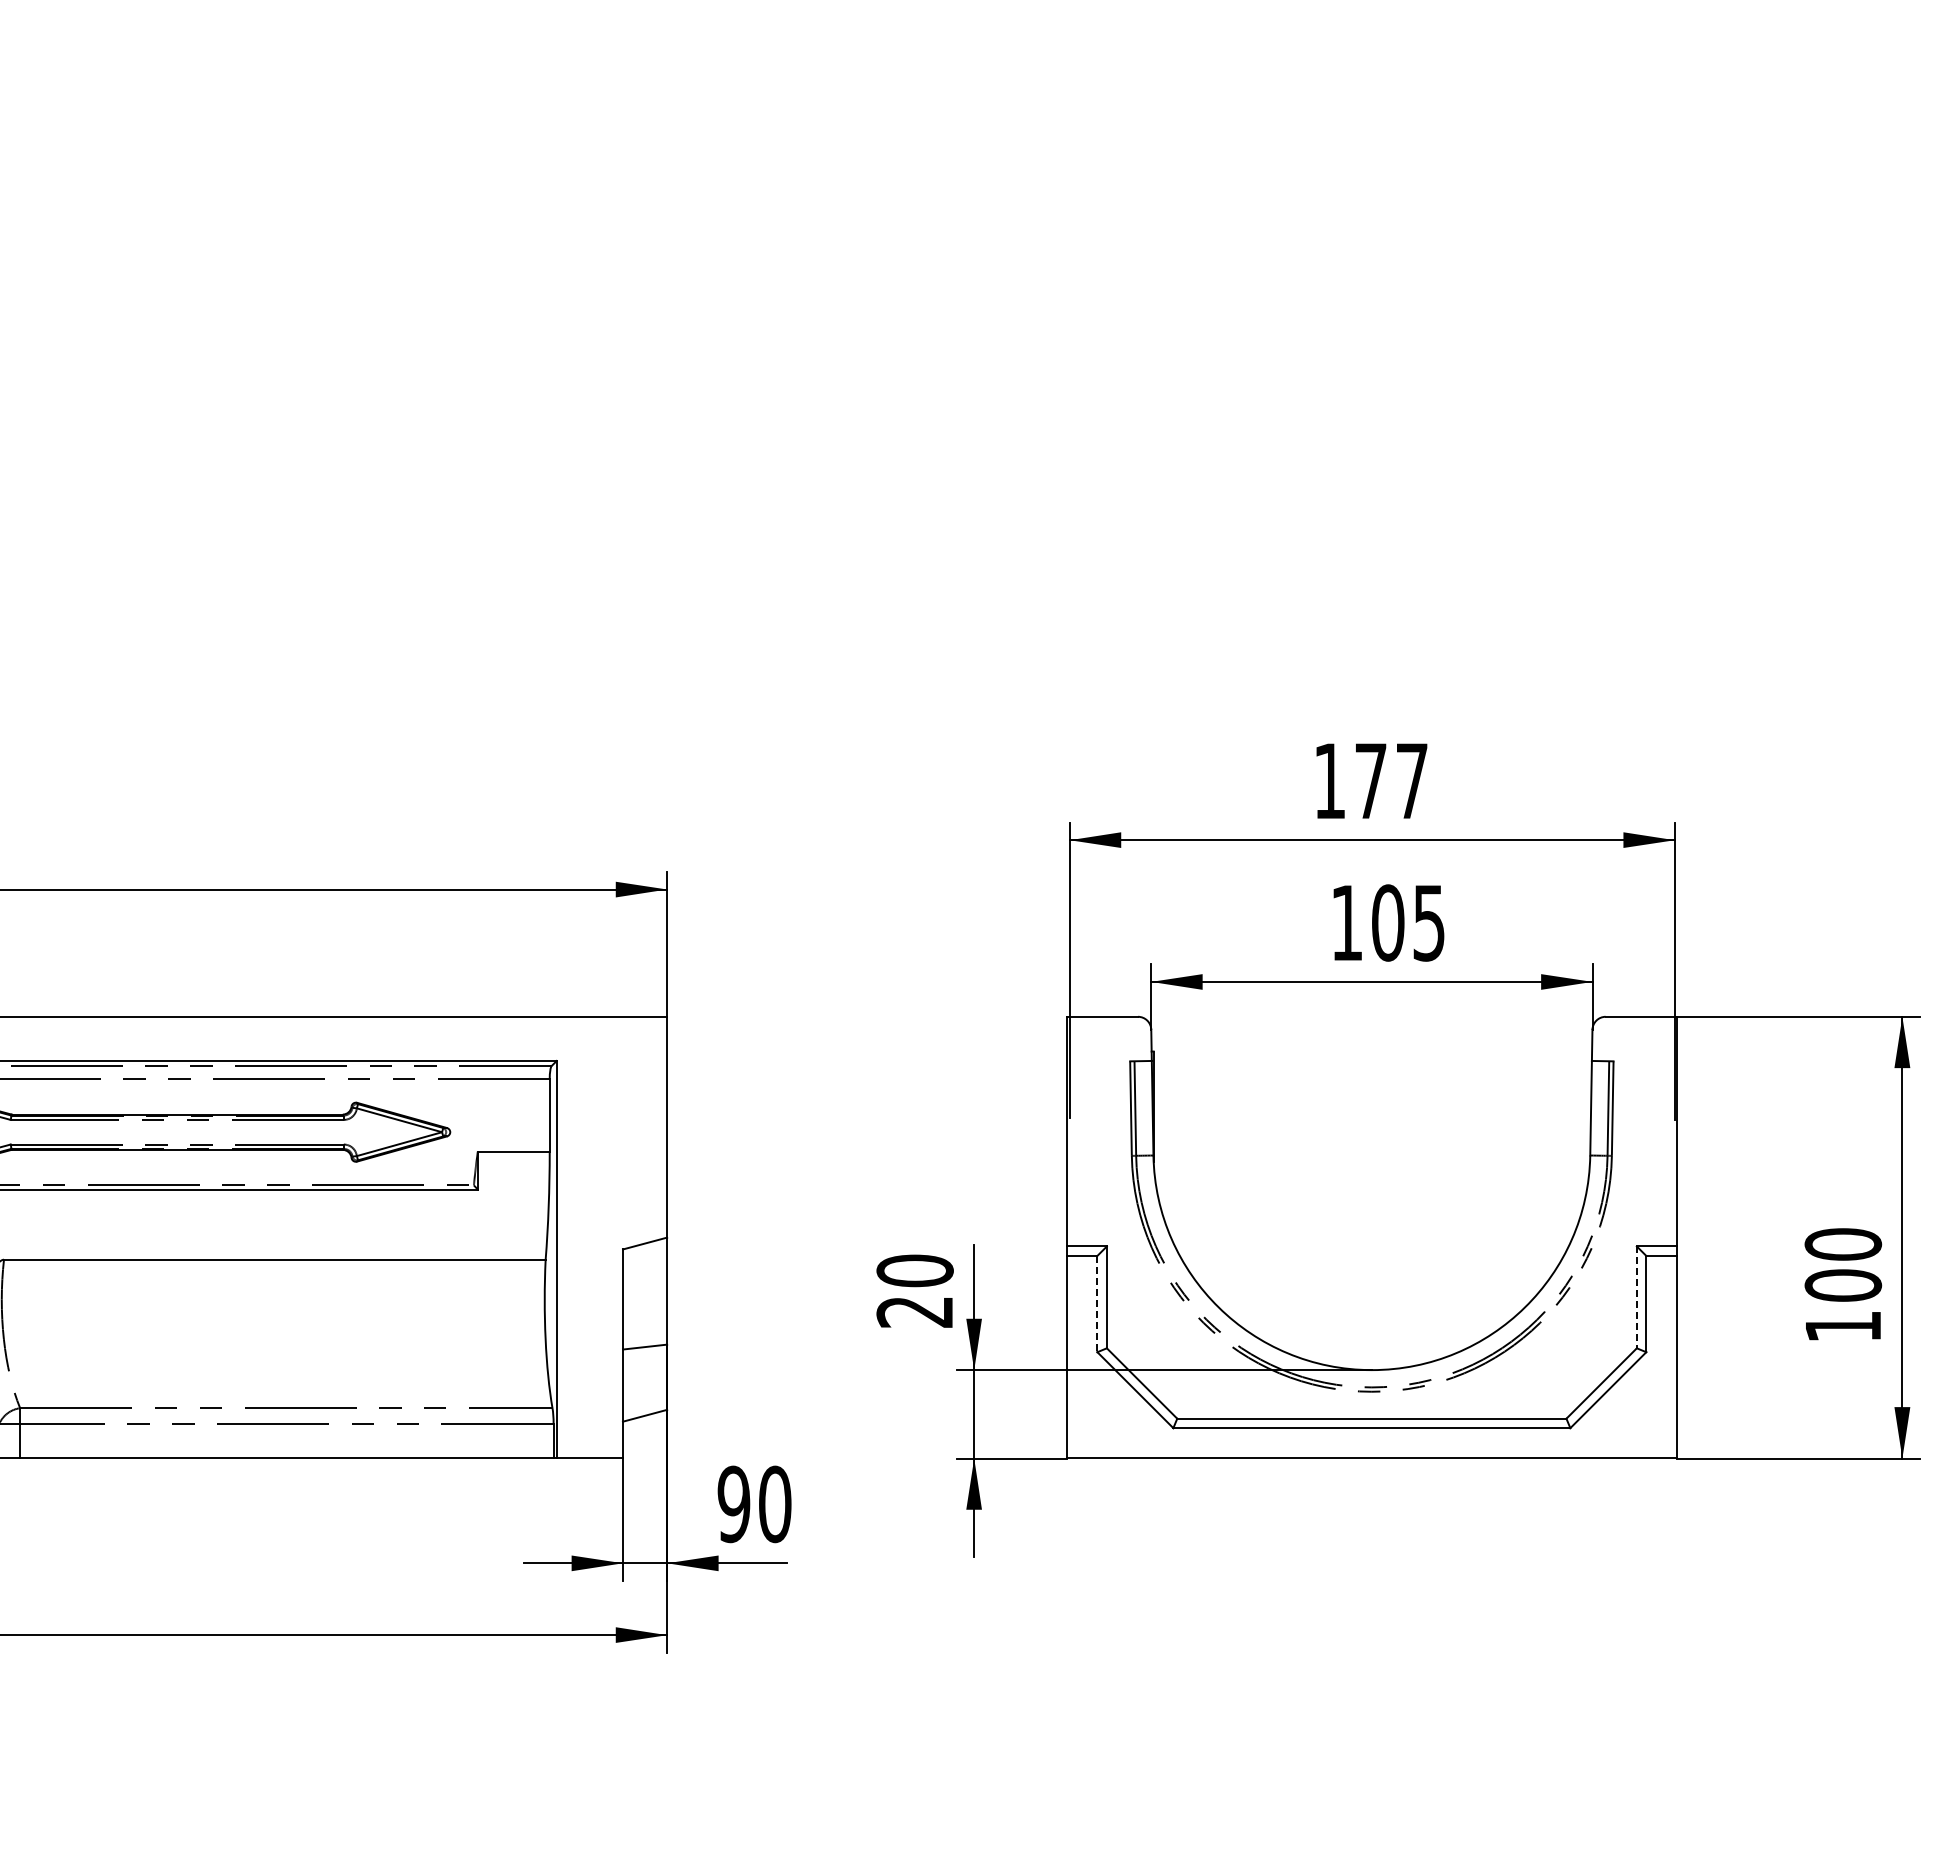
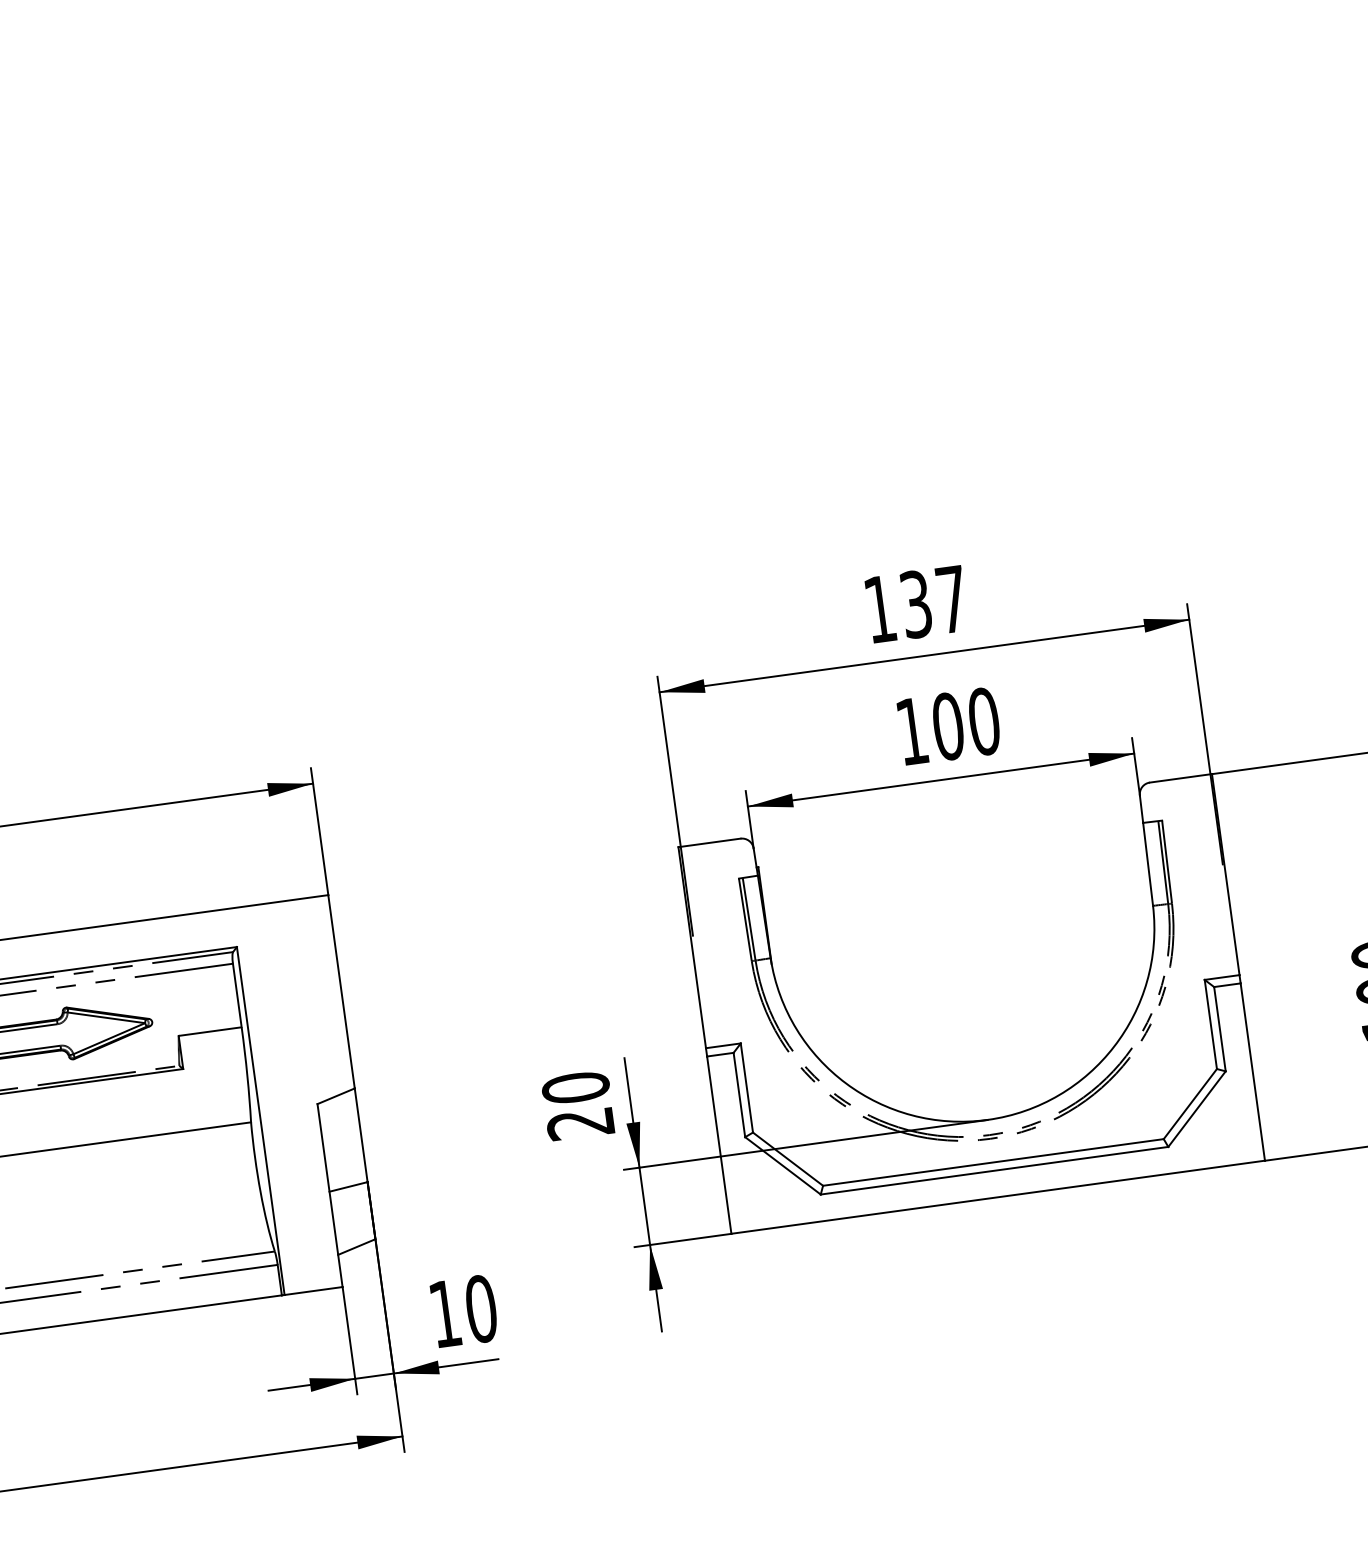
text: (1370, 780) -> (915, 603), 177 -> 137
text: (1429, 922) -> (984, 721), 105 -> 100
line: (1636, 1297) -> (1210, 1024), dashed -> solid
line: (1097, 1304) -> (739, 1095), dashed -> solid
text: (733, 1504) -> (444, 1314), 90 -> 10

